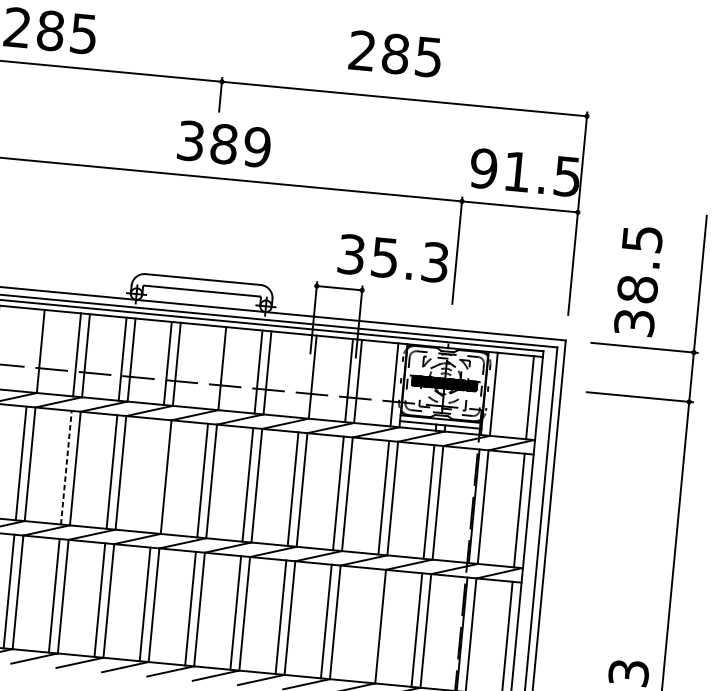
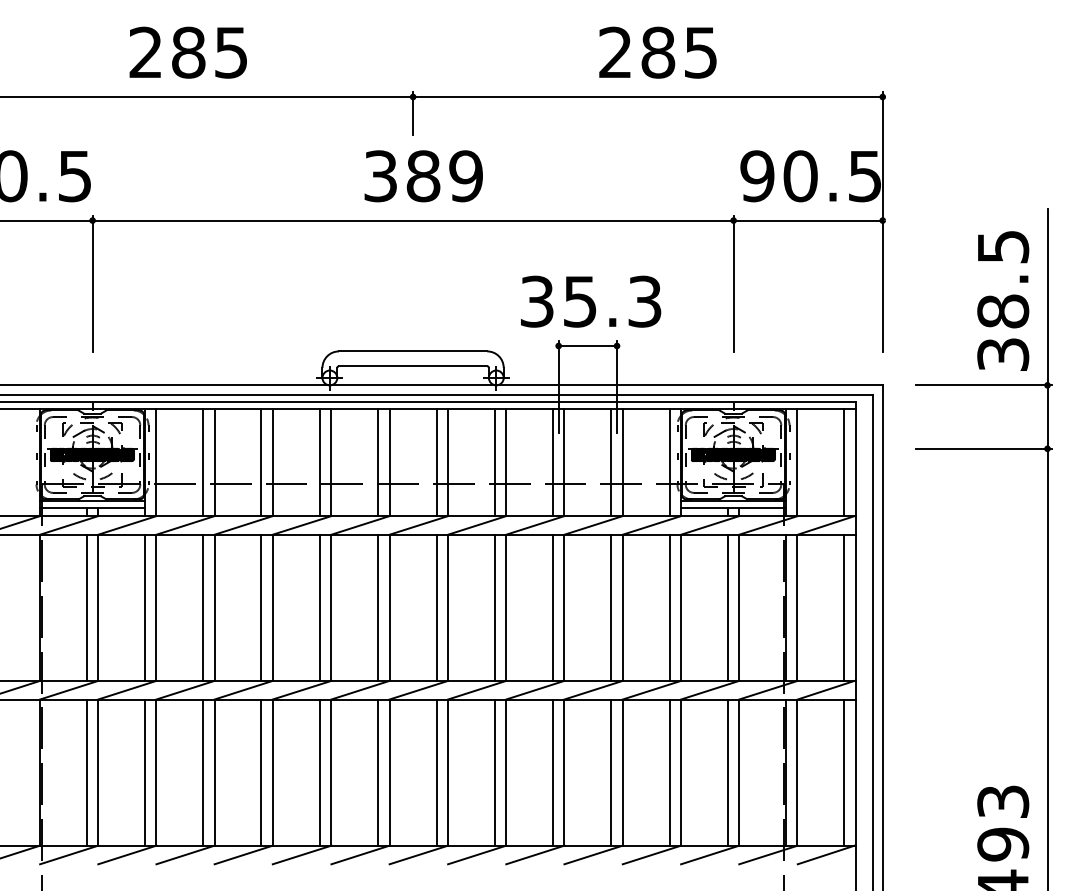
text: (395, 53) -> (657, 52), moved
text: (517, 172) -> (800, 176), 91.5 -> 90.5
text: (393, 258) -> (591, 301), moved
text: (638, 280) -> (1003, 300), moved
line: (32, 350) -> (203, 462), added
line: (213, 367) -> (436, 462), added
line: (303, 376) -> (552, 462), added
line: (66, 467) -> (261, 607), dashed -> solid
line: (157, 476) -> (378, 607), added
line: (371, 625) -> (669, 772), added

